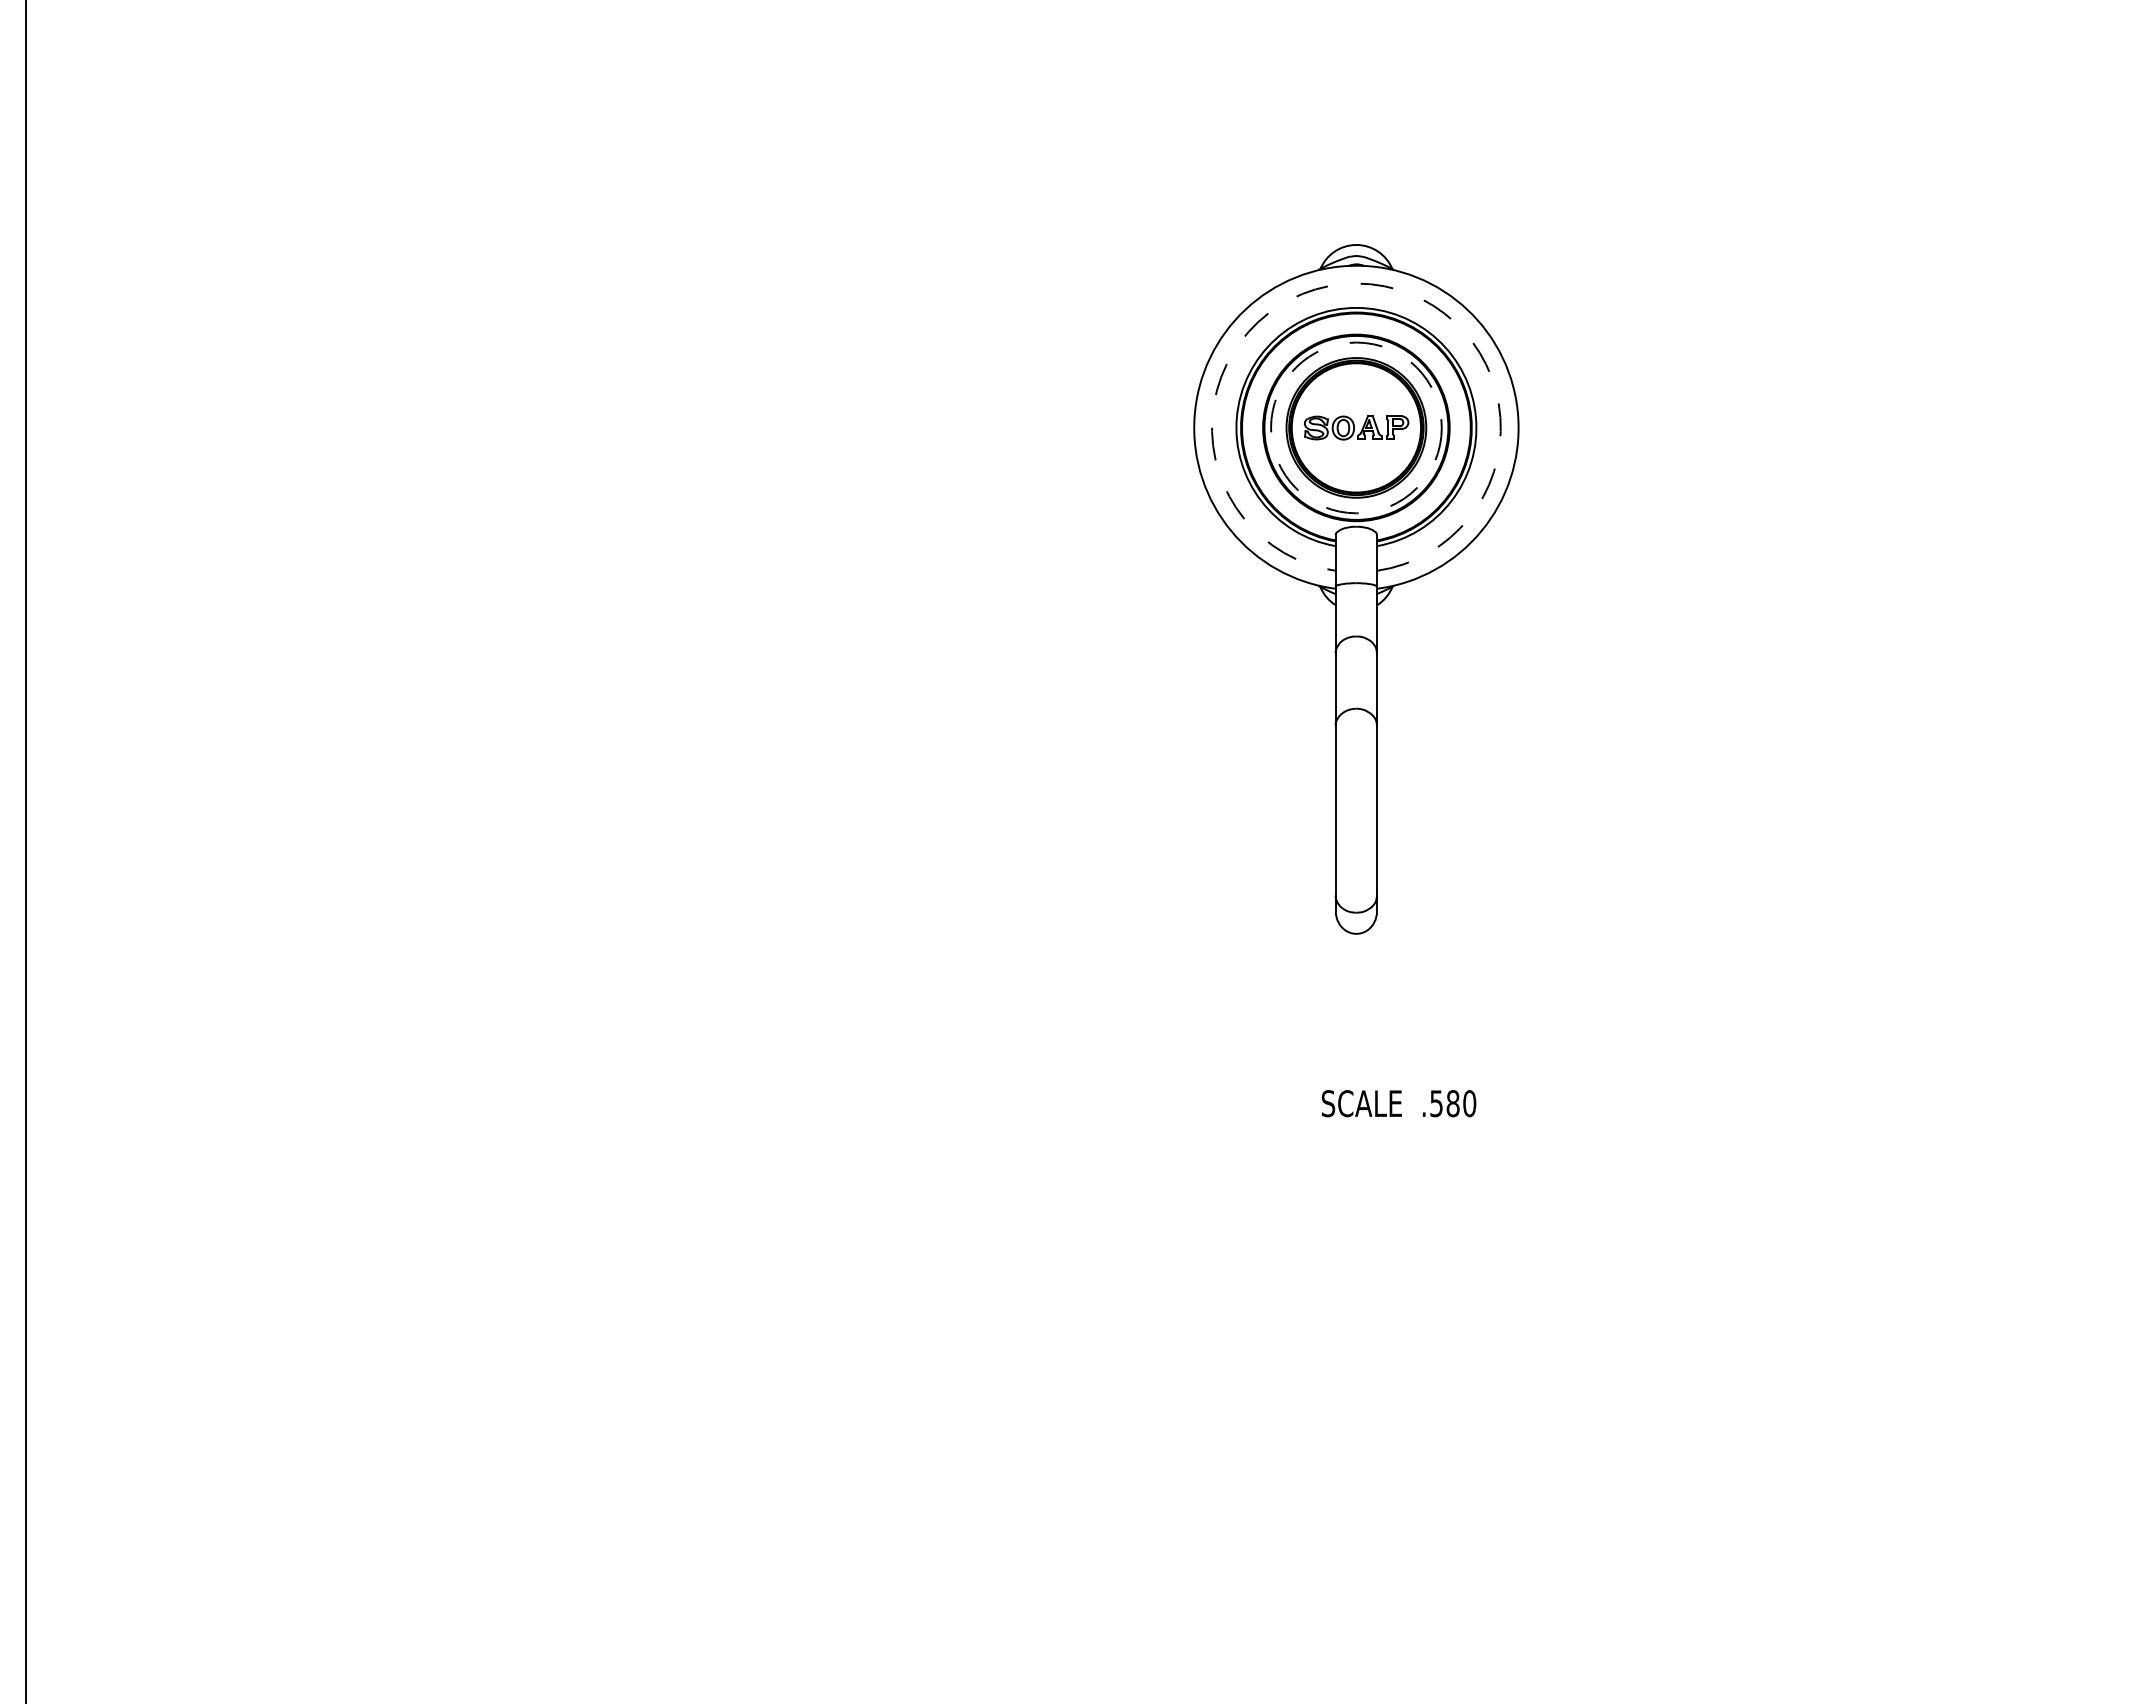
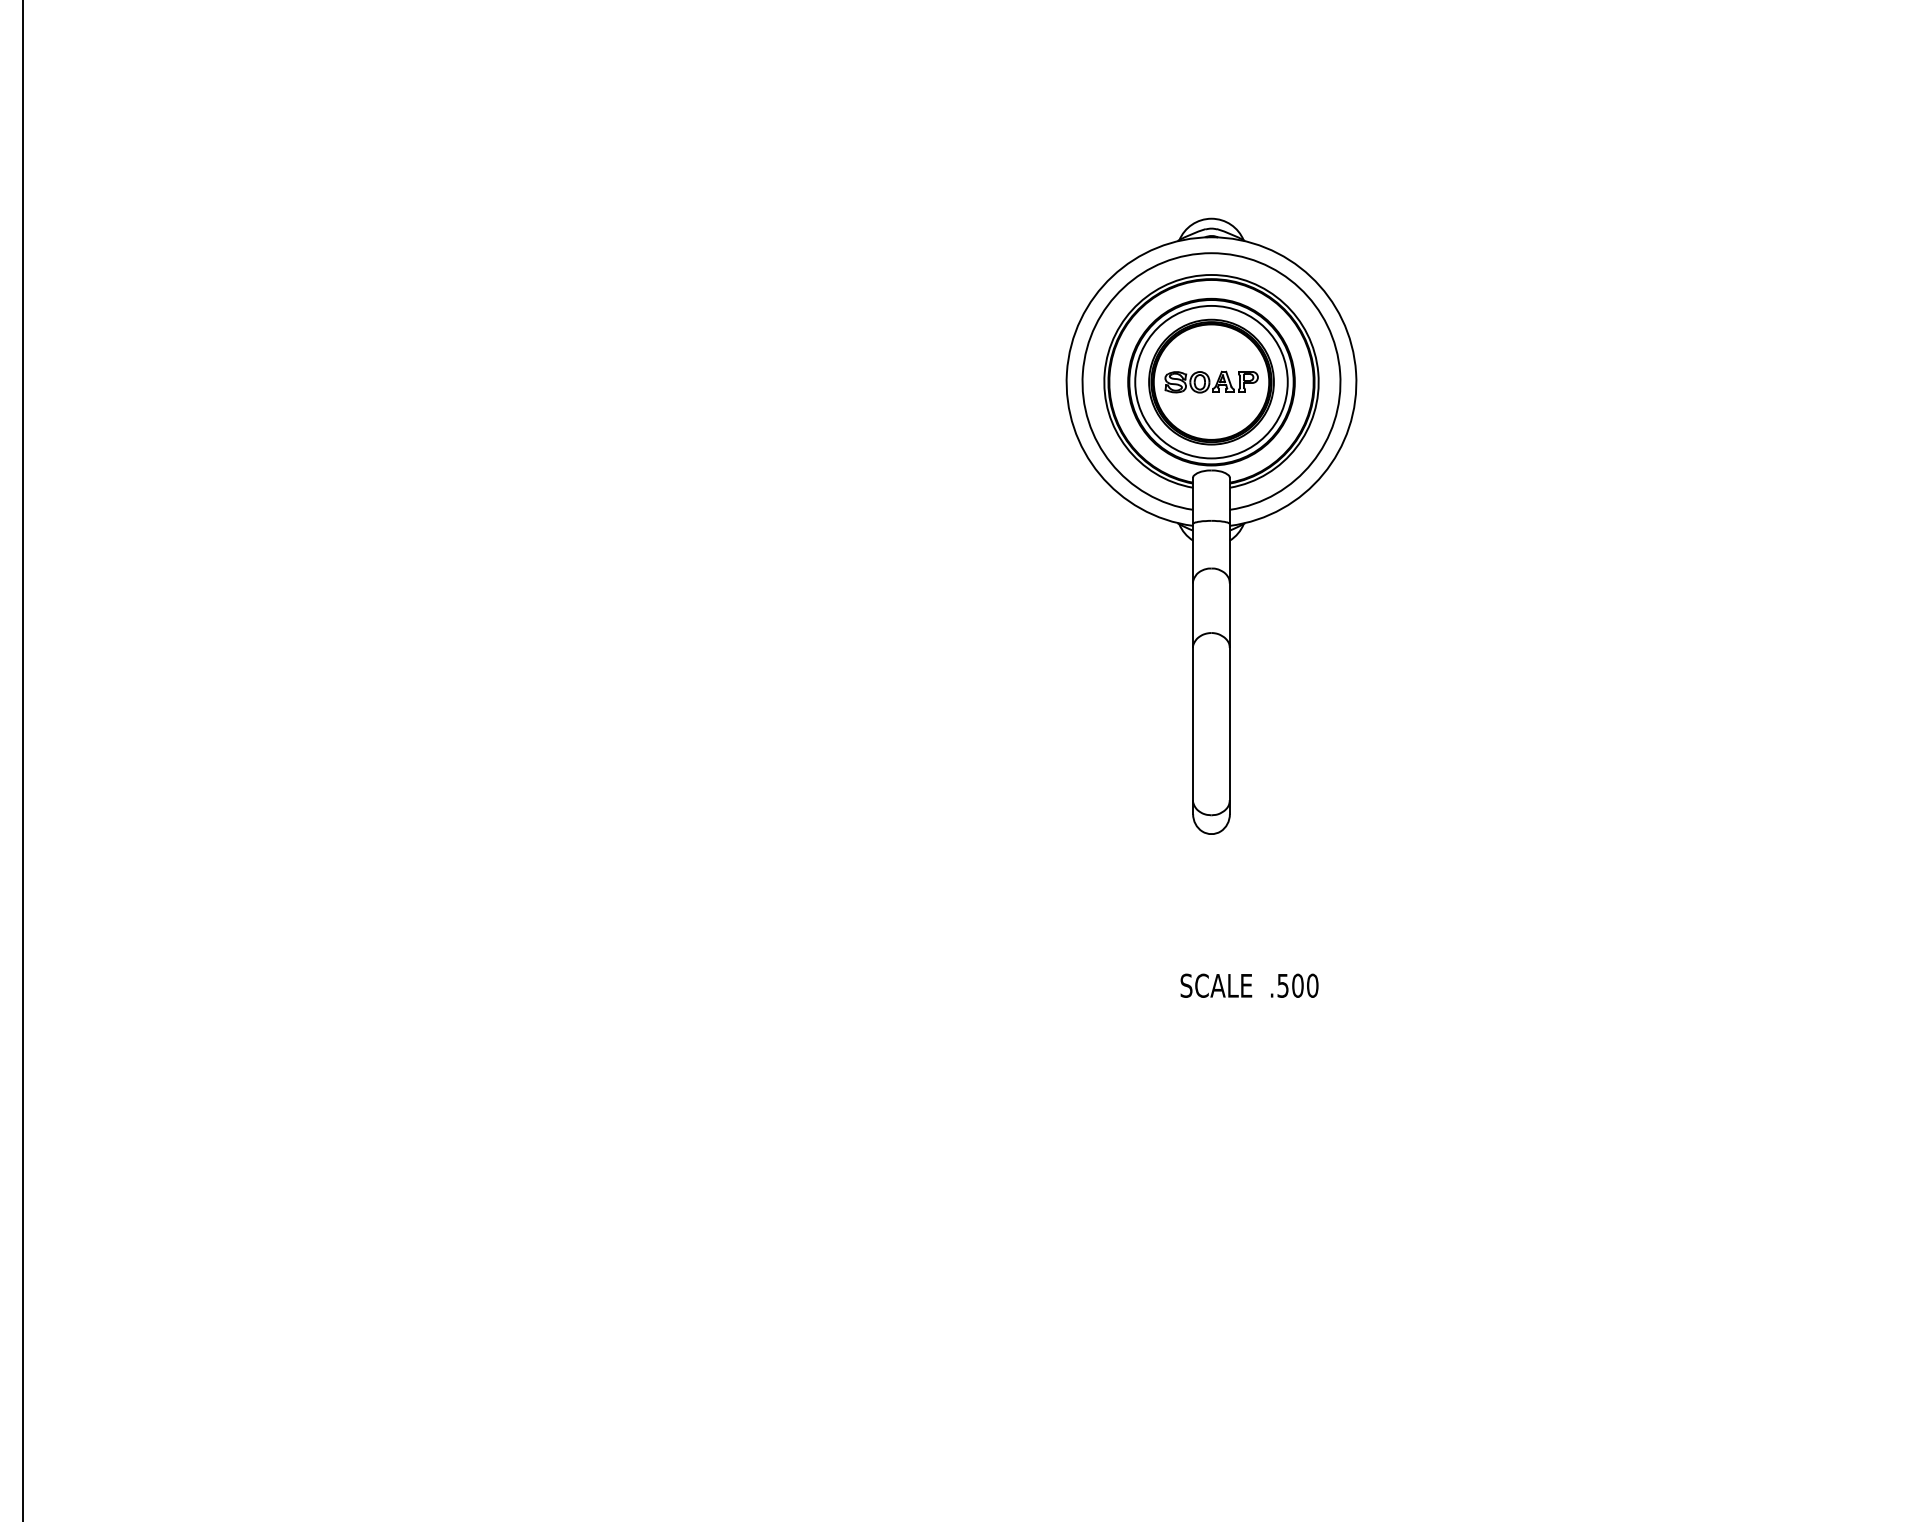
arc: (1356, 283) -> (1211, 253), dashed -> solid
circle: (1356, 427) -> (1211, 381), dashed -> solid
text: (1452, 1103) -> (1297, 985), .580 -> .500

